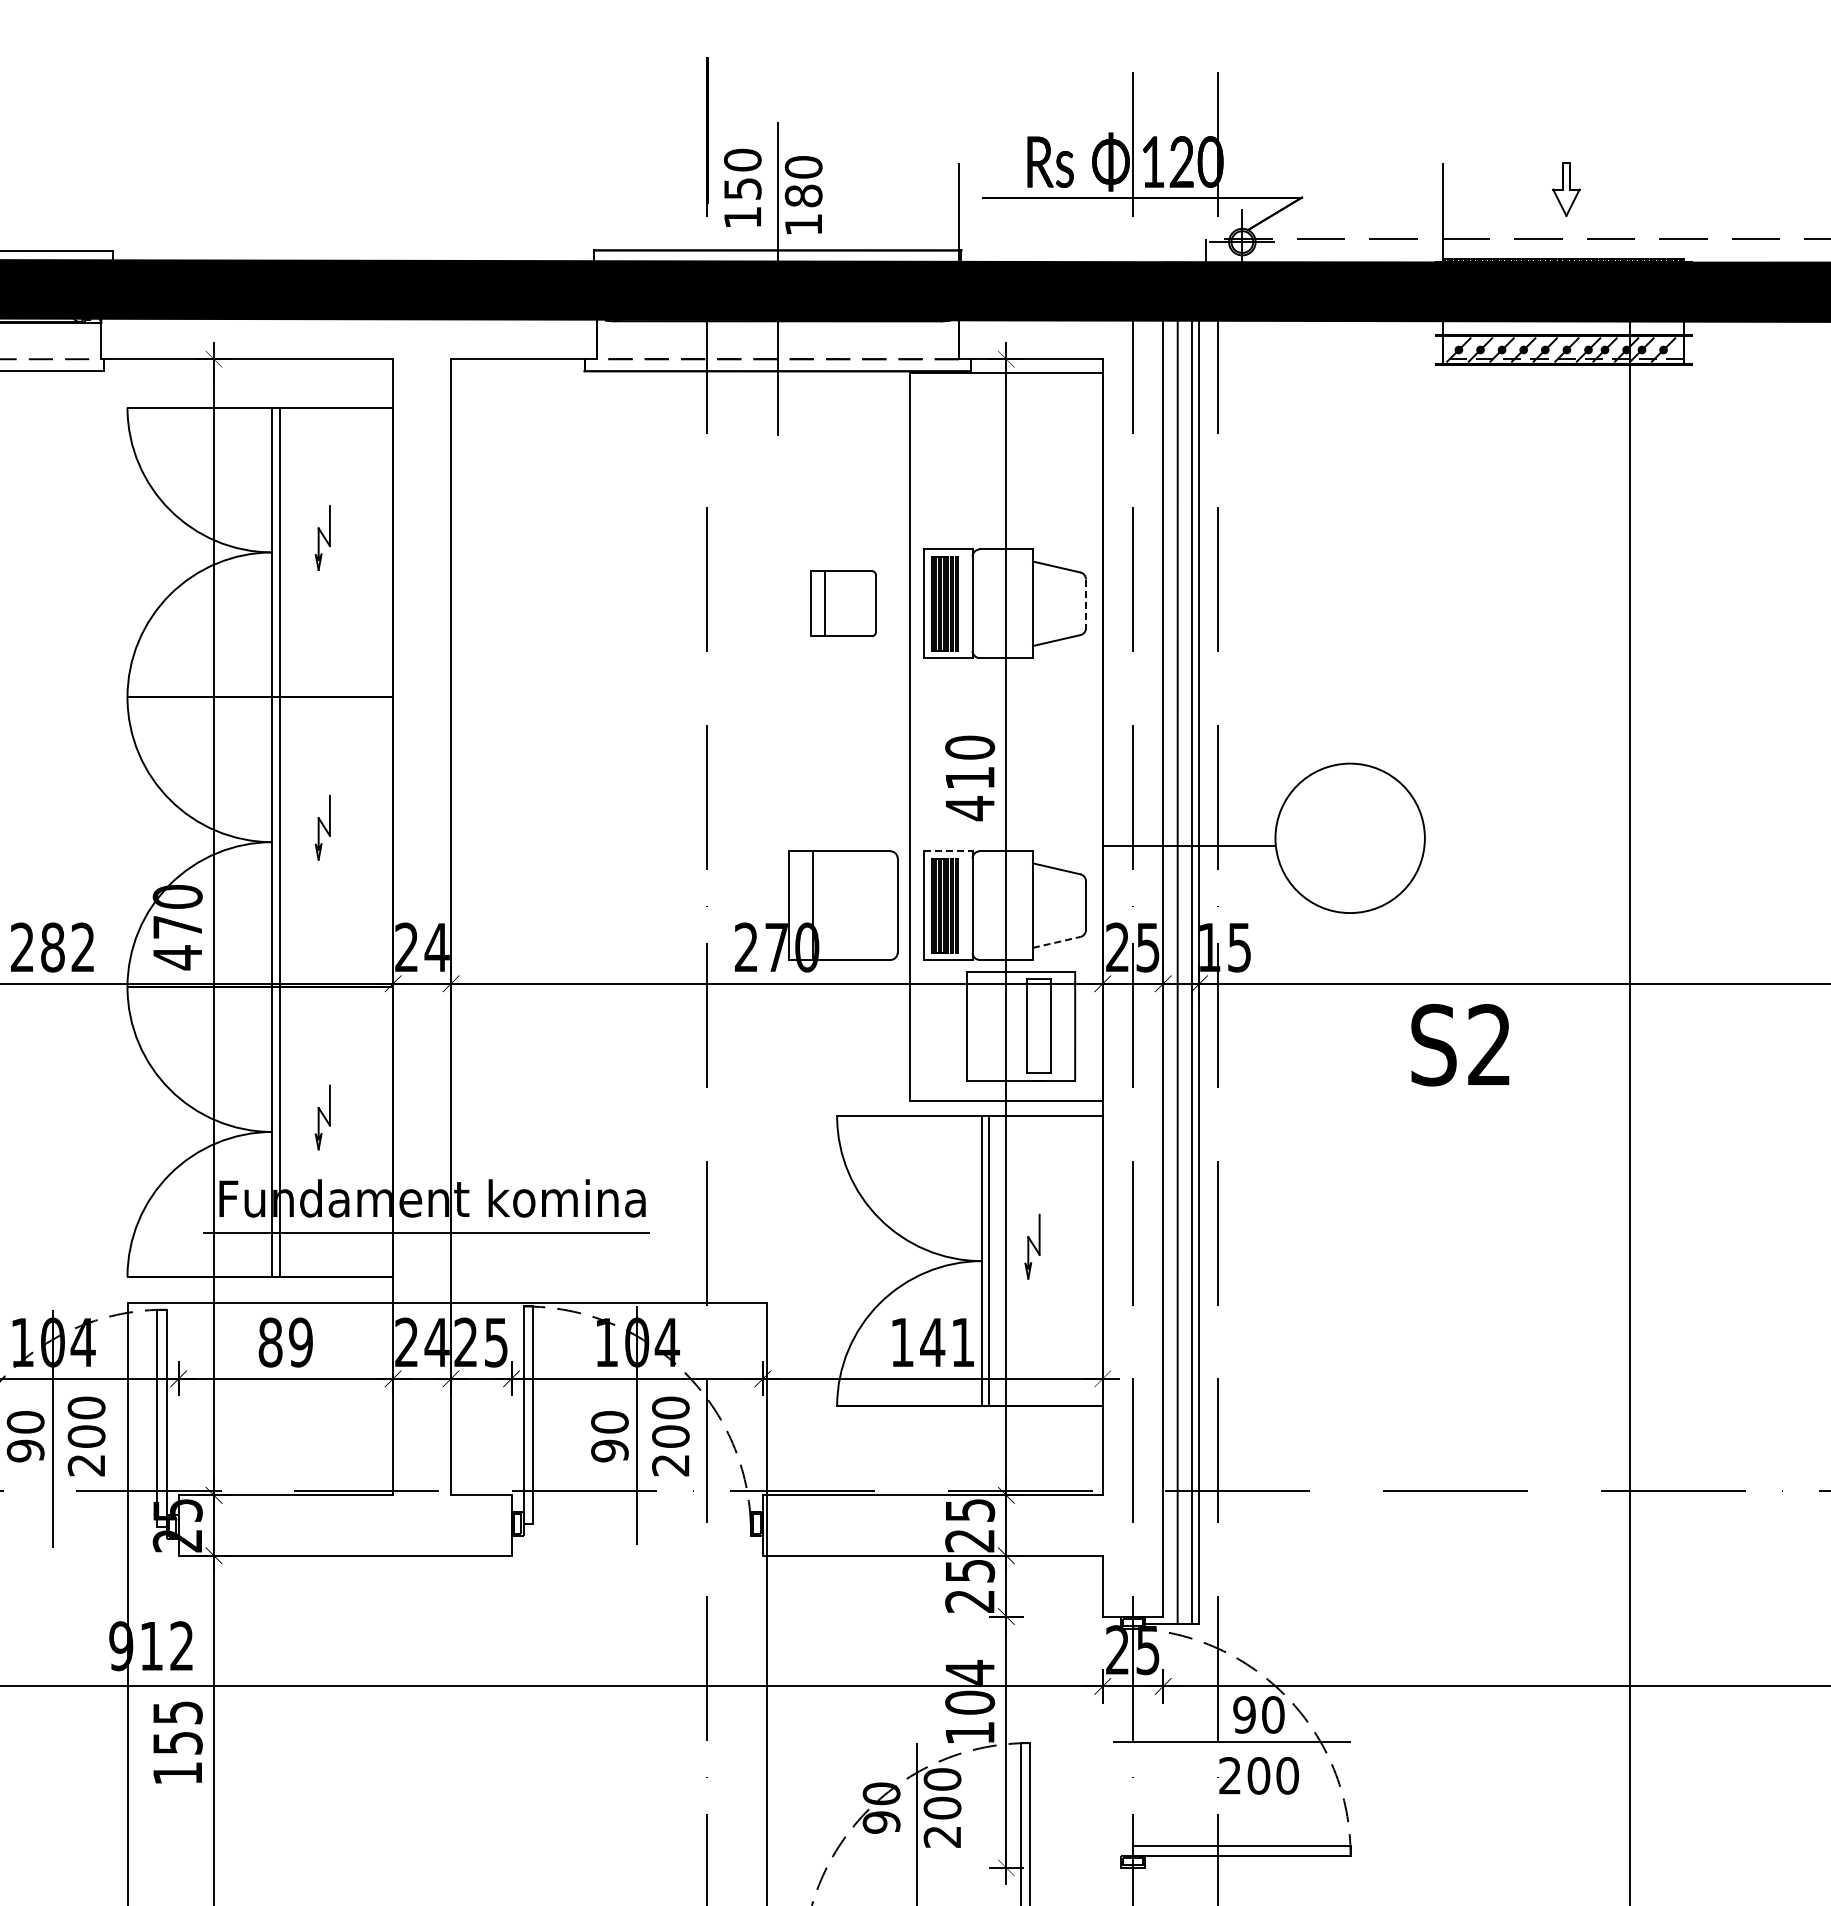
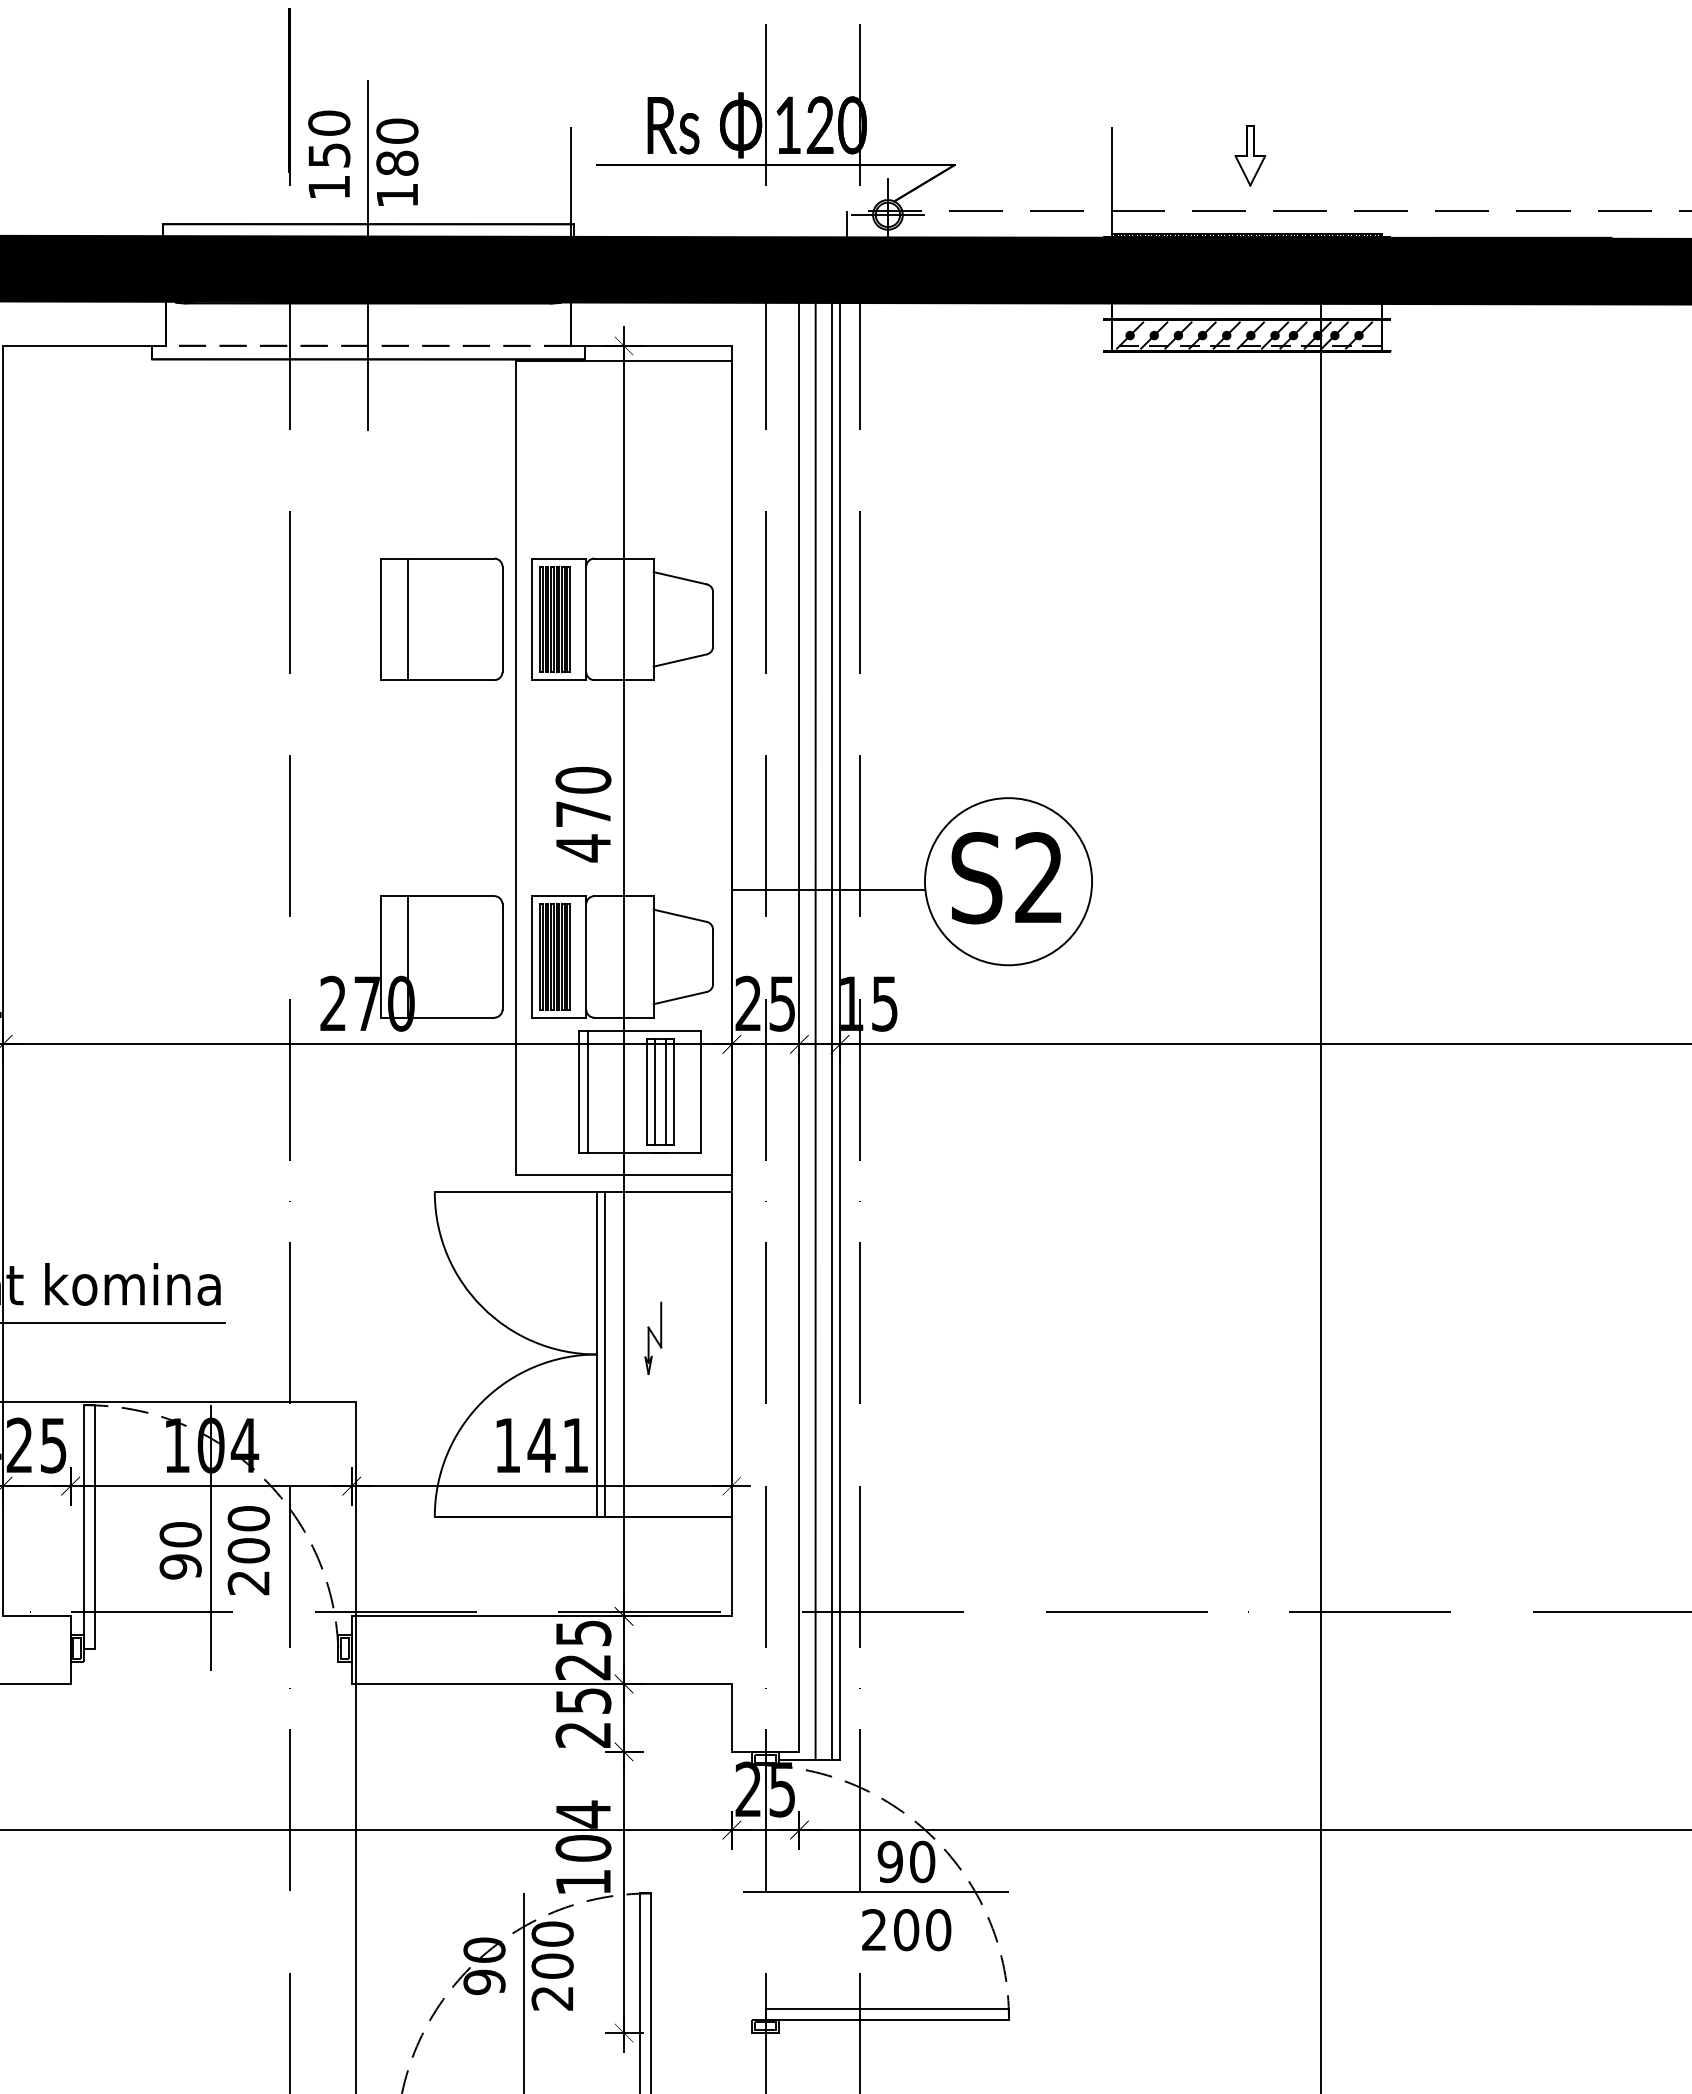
part: (843, 603) -> (441, 619), size x1.67
line: (1086, 604) -> (713, 620), dashed -> solid
text: (970, 778) -> (583, 814), 410 -> 470
line: (948, 851) -> (559, 896), dashed -> solid
line: (1057, 942) -> (681, 998), dashed -> solid
line: (973, 1026) -> (587, 1092), added
line: (1034, 1026) -> (655, 1092), added
line: (1043, 1026) -> (665, 1092), added
text: (1460, 1045) -> (1006, 878), moved

